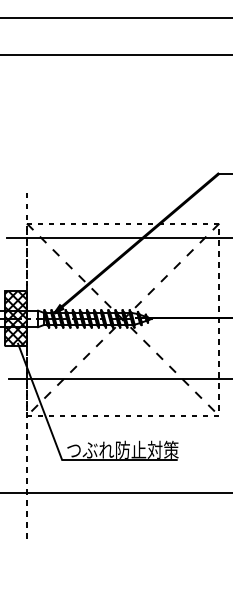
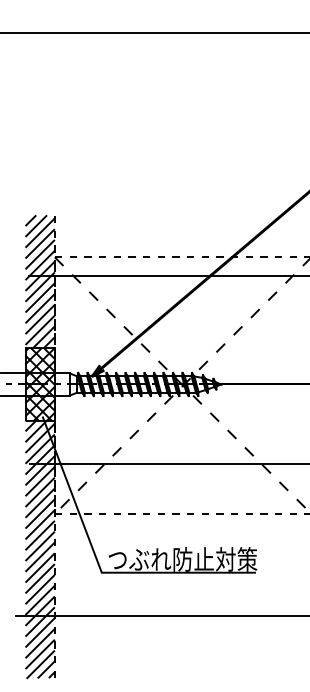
hatch: (15, 241) -> (39, 281), added
hatch: (15, 442) -> (39, 549), added

